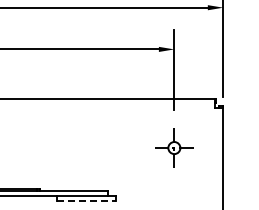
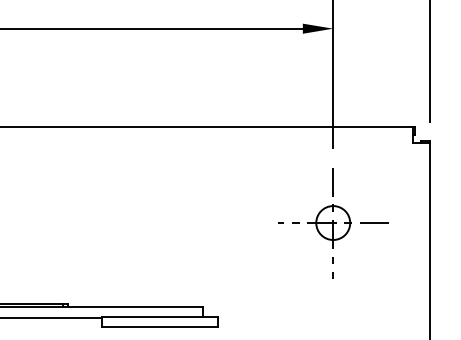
part: (174, 147) -> (333, 221), size x1.43
line: (86, 200) -> (160, 326), dashed -> solid

